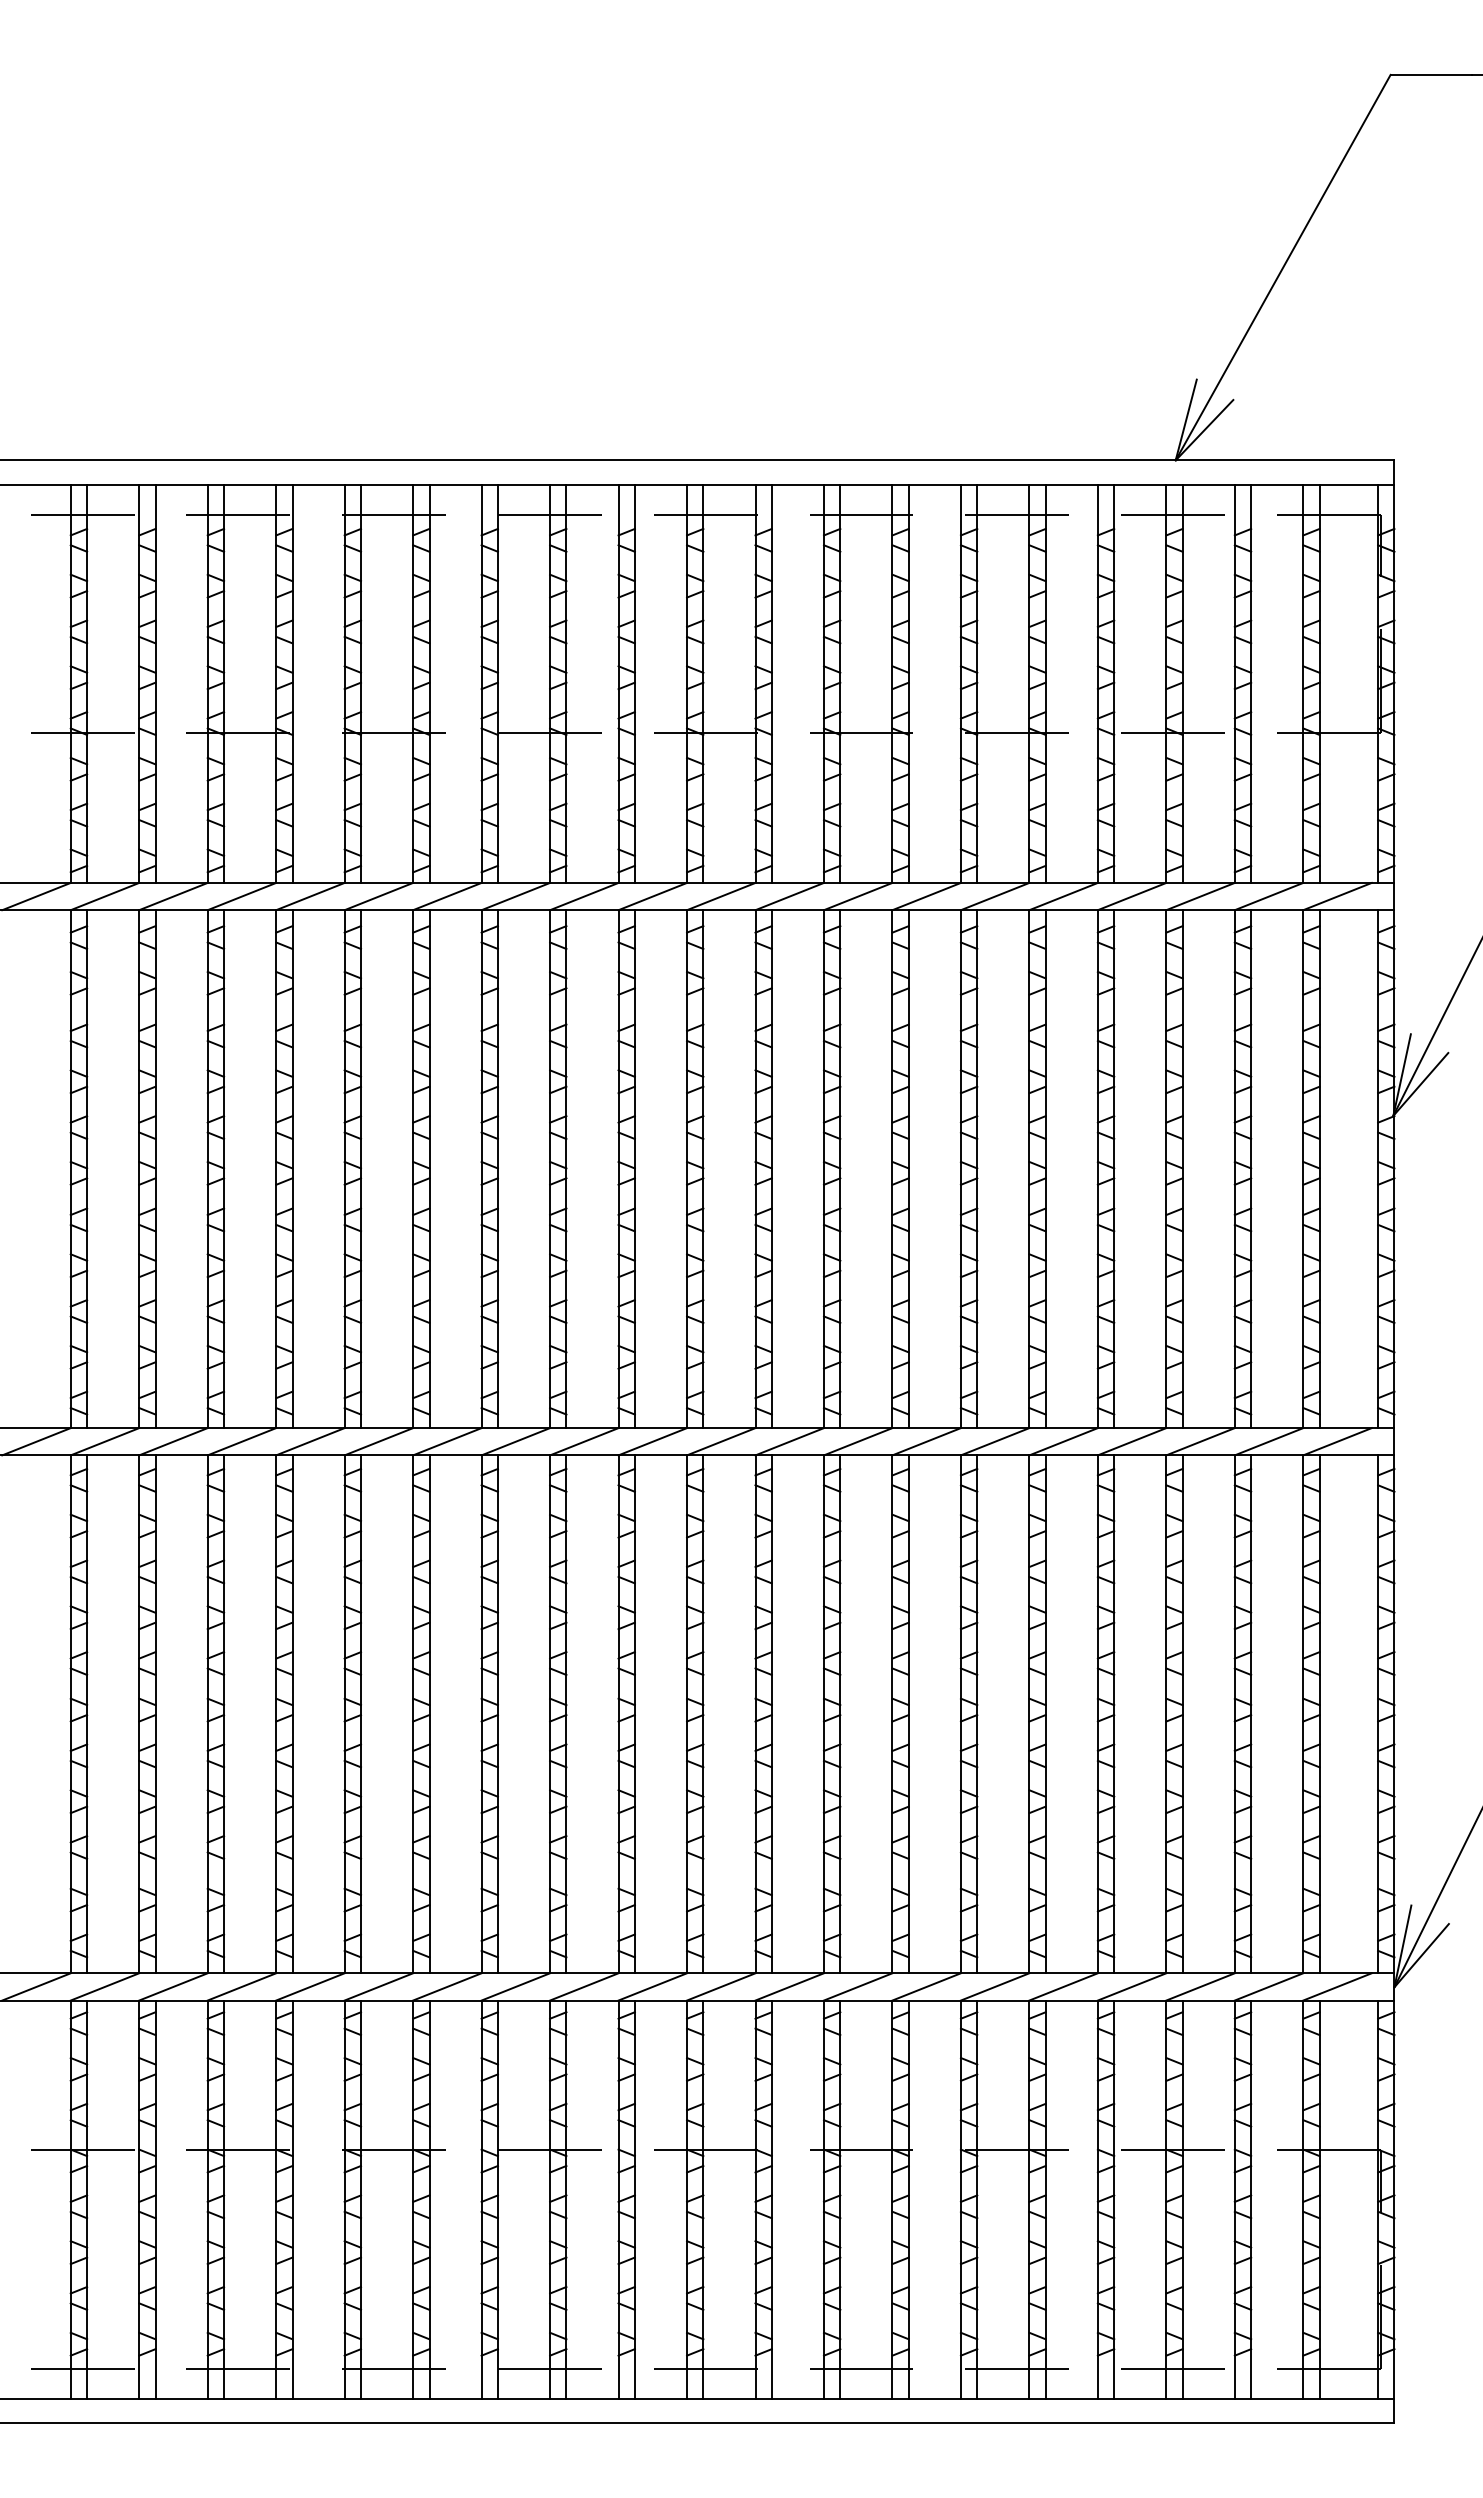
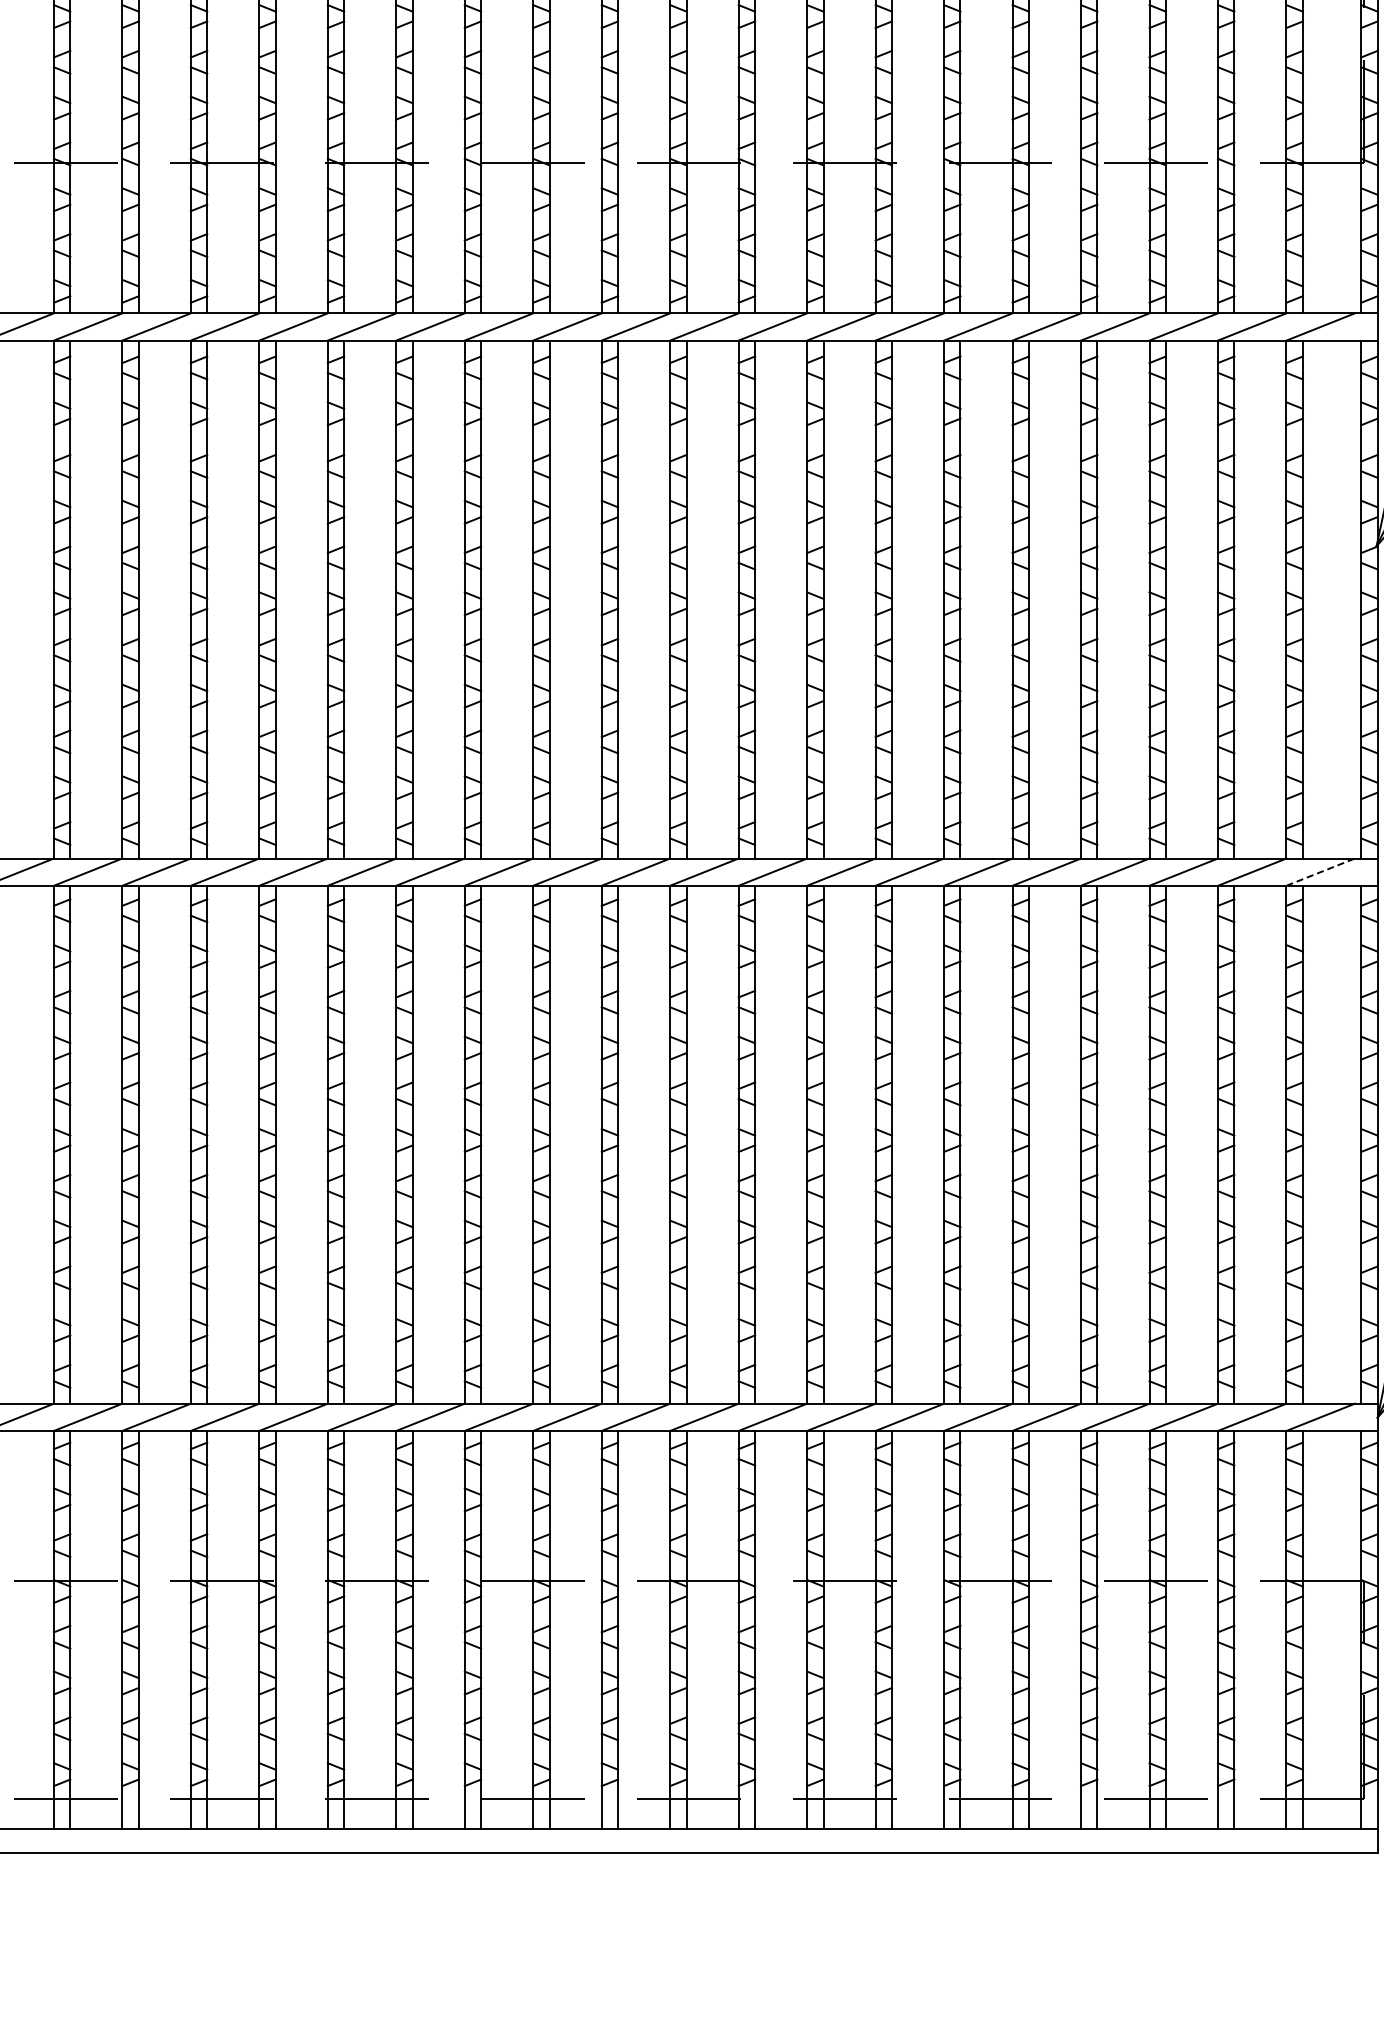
line: (1337, 1441) -> (1320, 871), solid -> dashed

